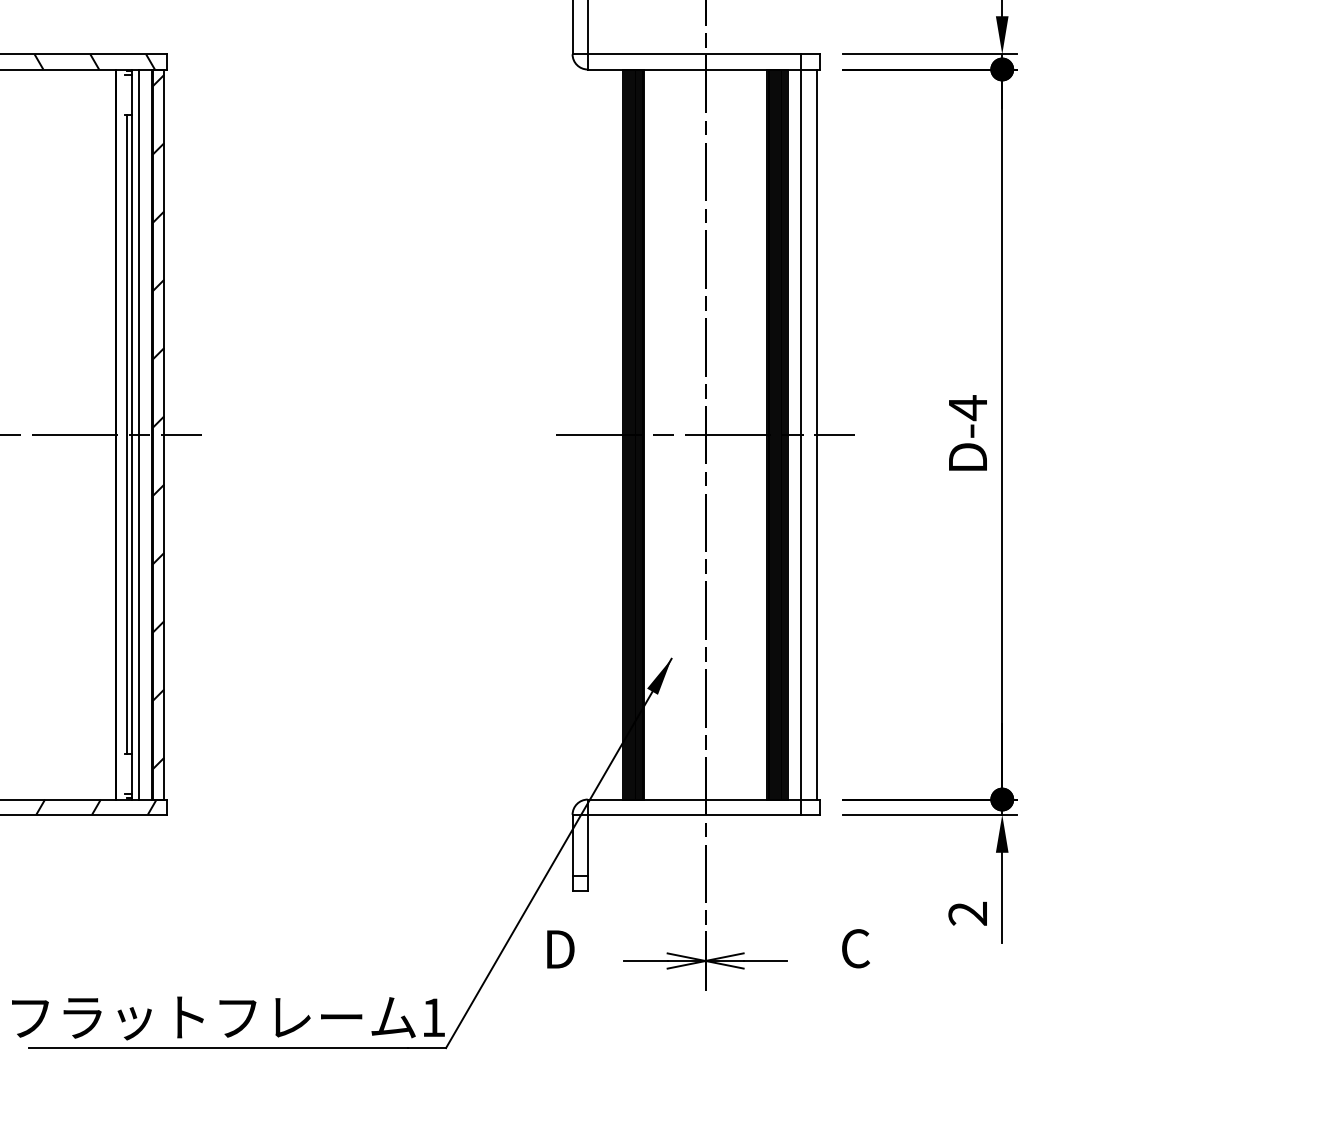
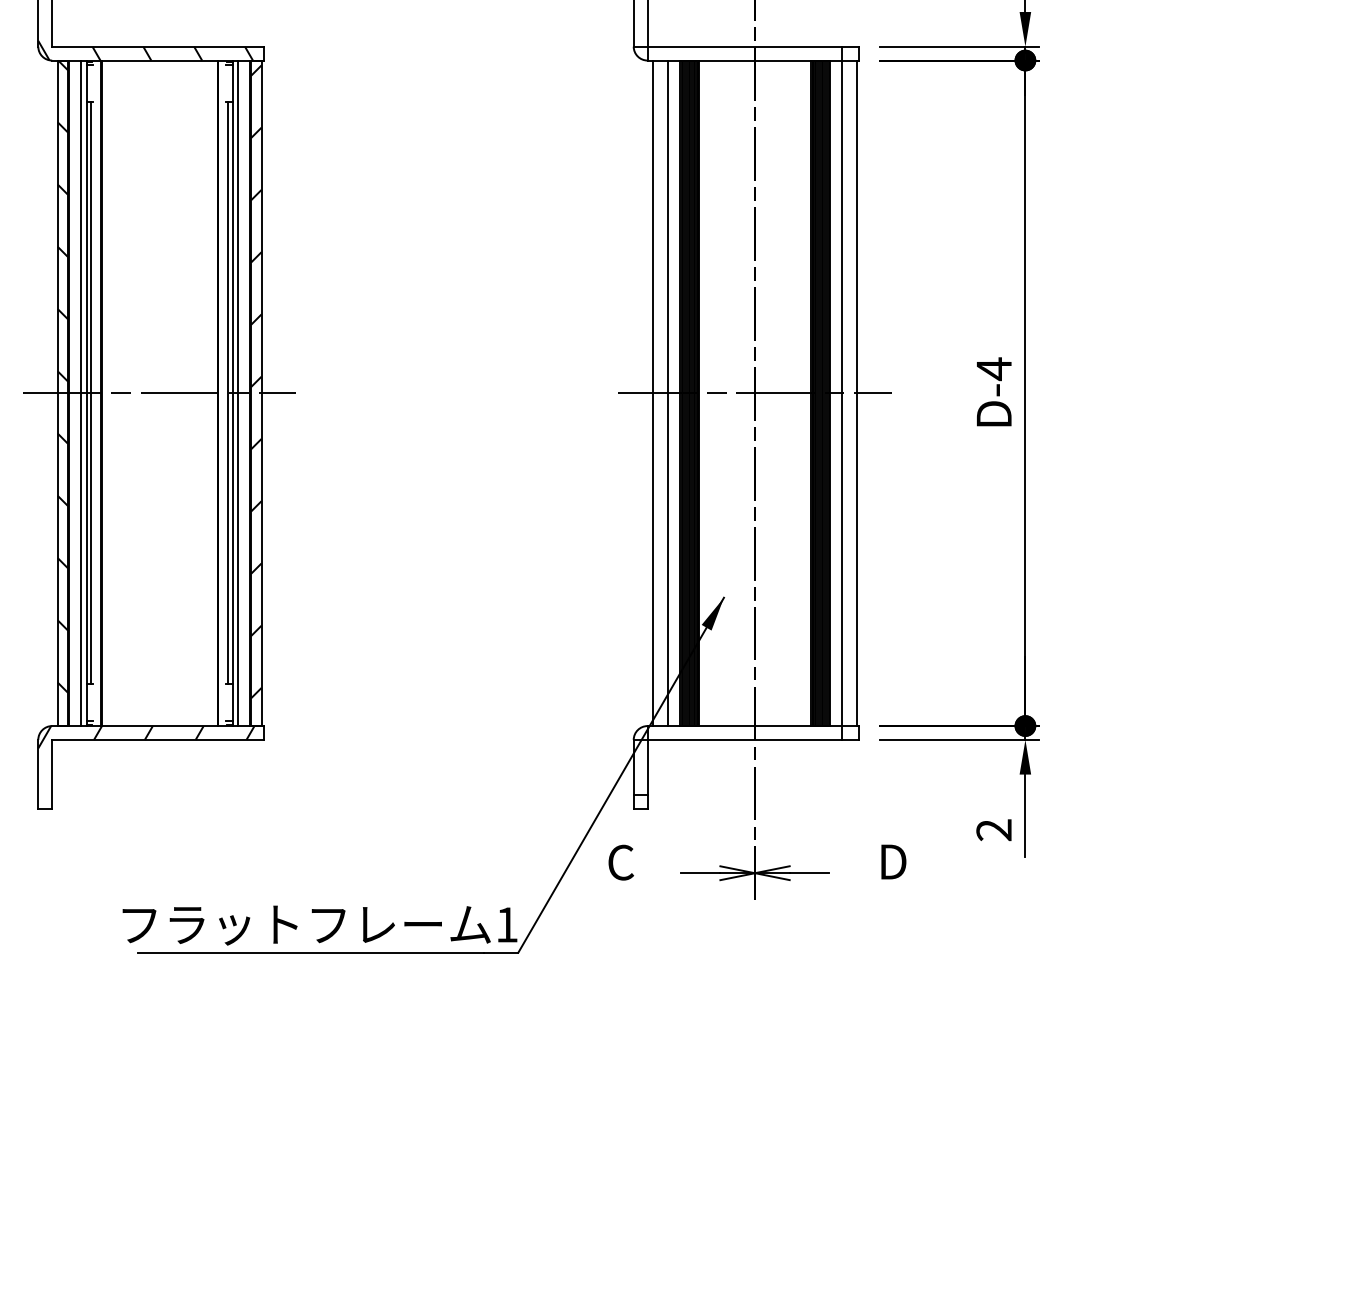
line: (594, 434) -> (653, 393), added
line: (610, 434) -> (668, 393), added
text: (856, 948) -> (892, 861), C -> D
text: (559, 949) -> (621, 862), D -> C

